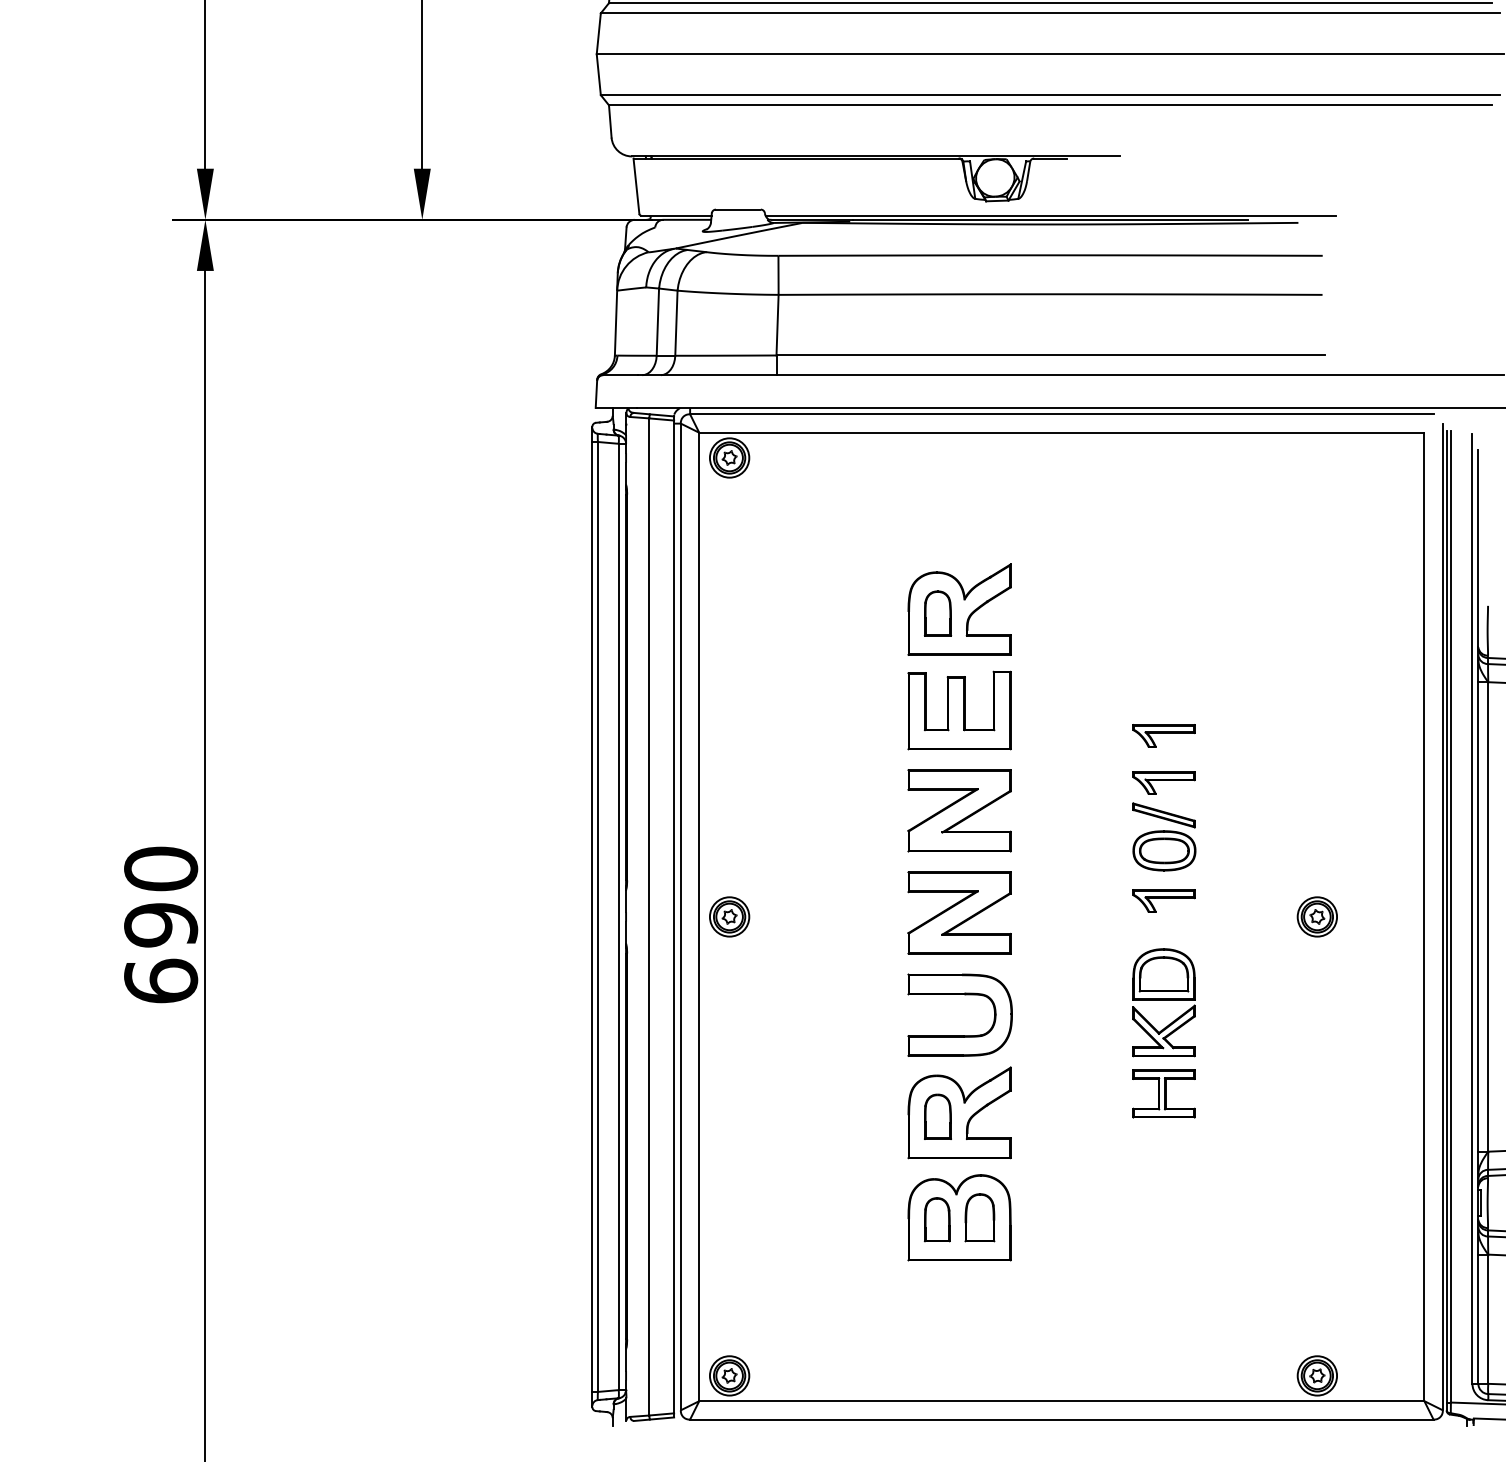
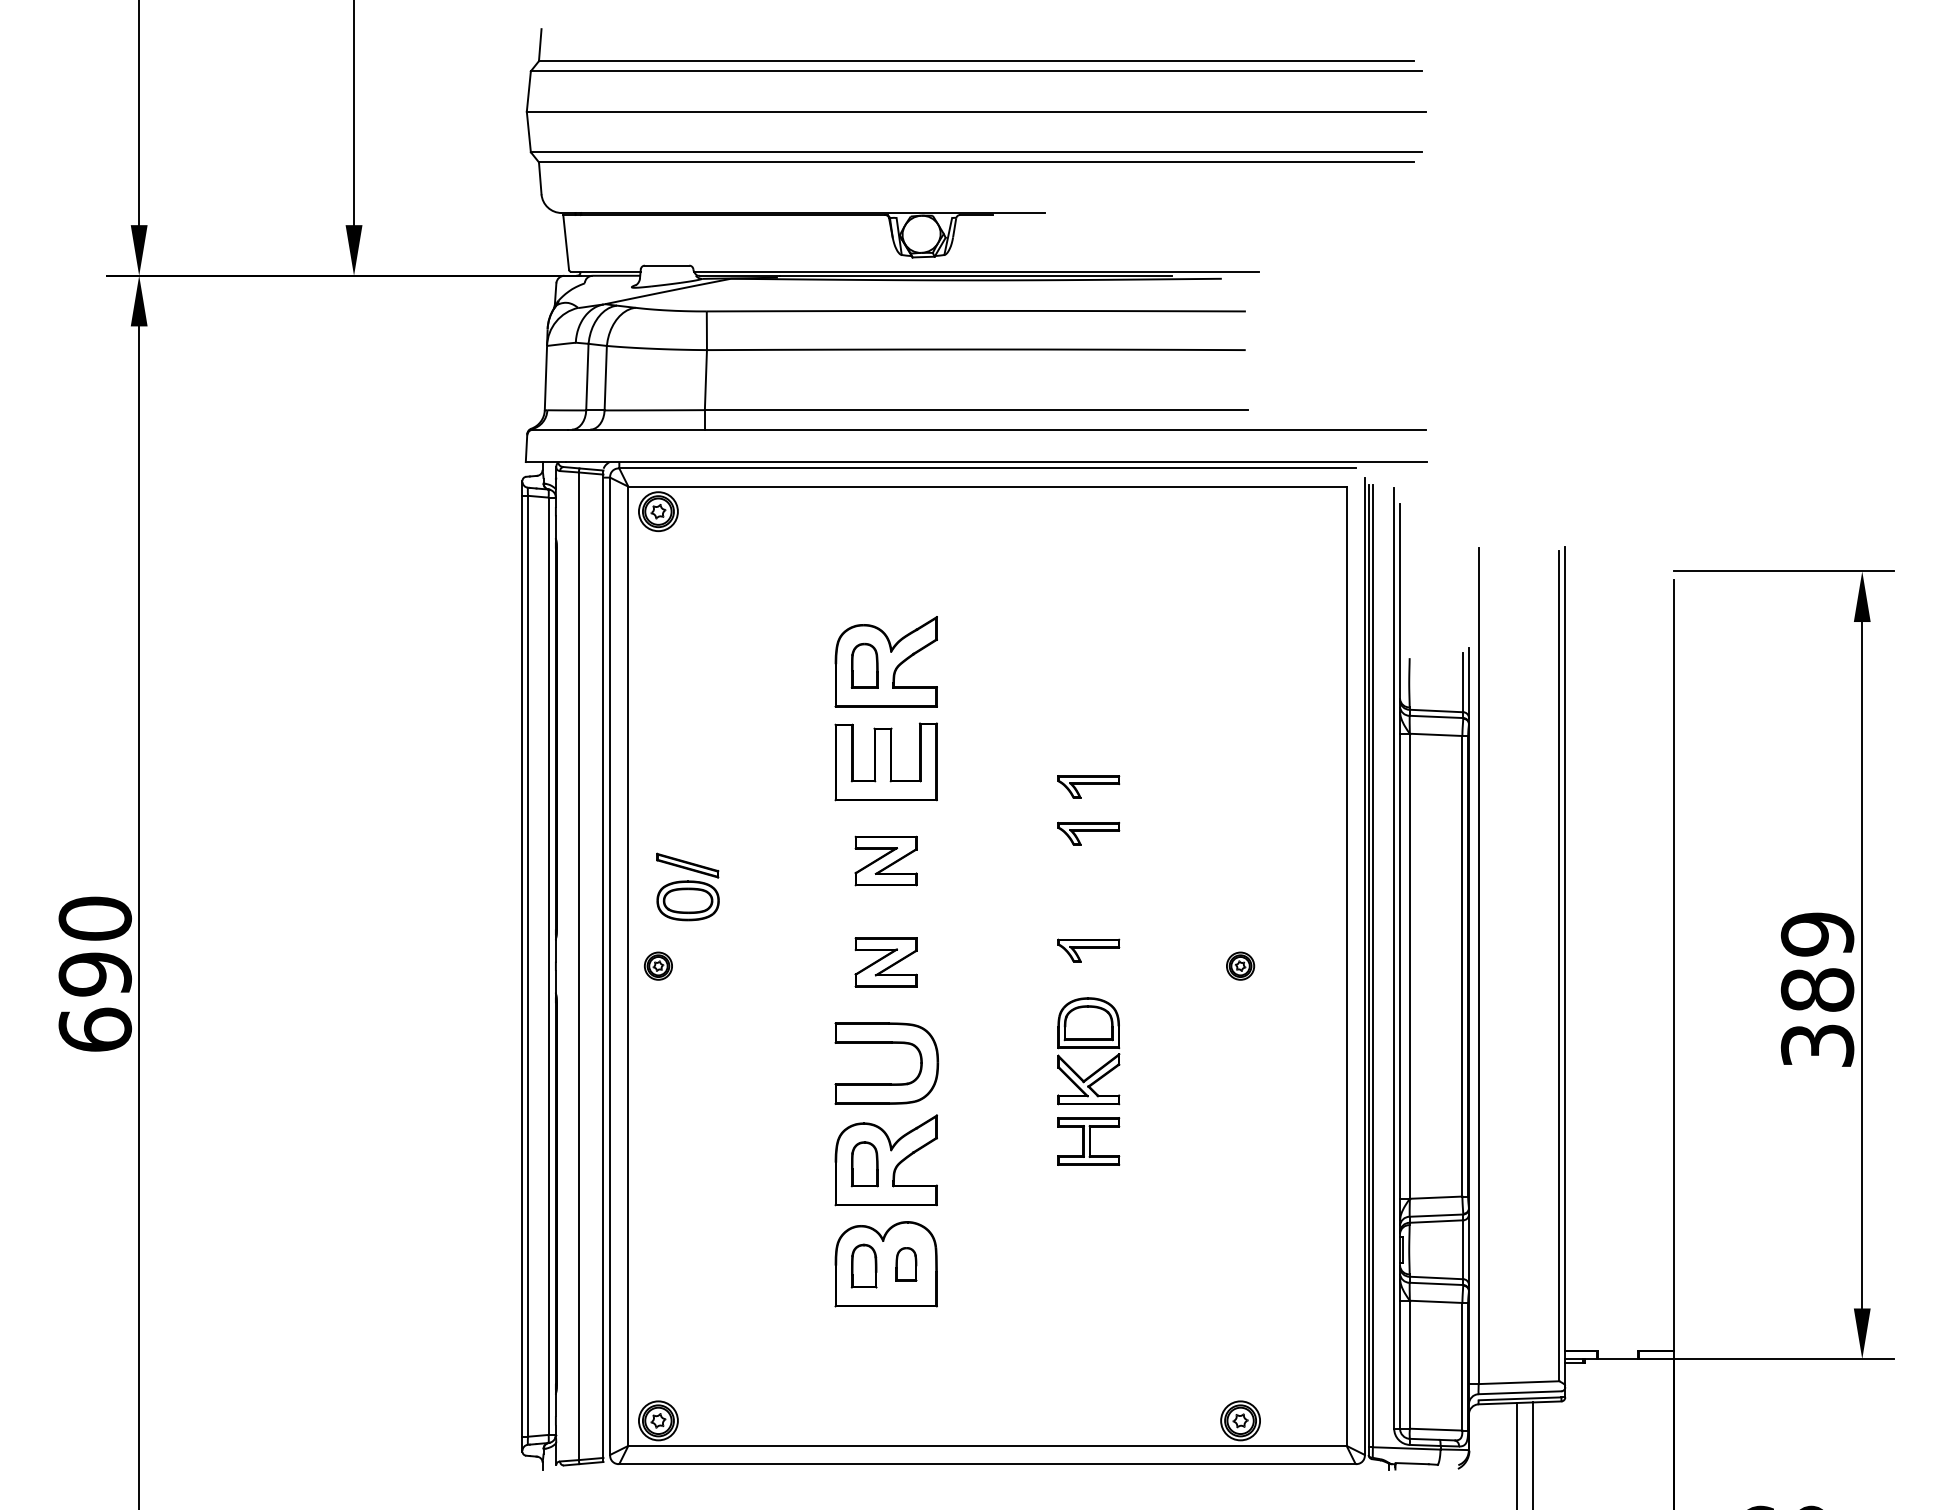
part: (958, 810) -> (885, 860), size x0.6
part: (1163, 836) -> (687, 886), moved
part: (958, 913) -> (885, 962), size x0.6
part: (729, 916) -> (658, 965), size x0.7
part: (1317, 916) -> (1240, 965), size x0.7
part: (980, 1218) -> (906, 1264), size x0.7

